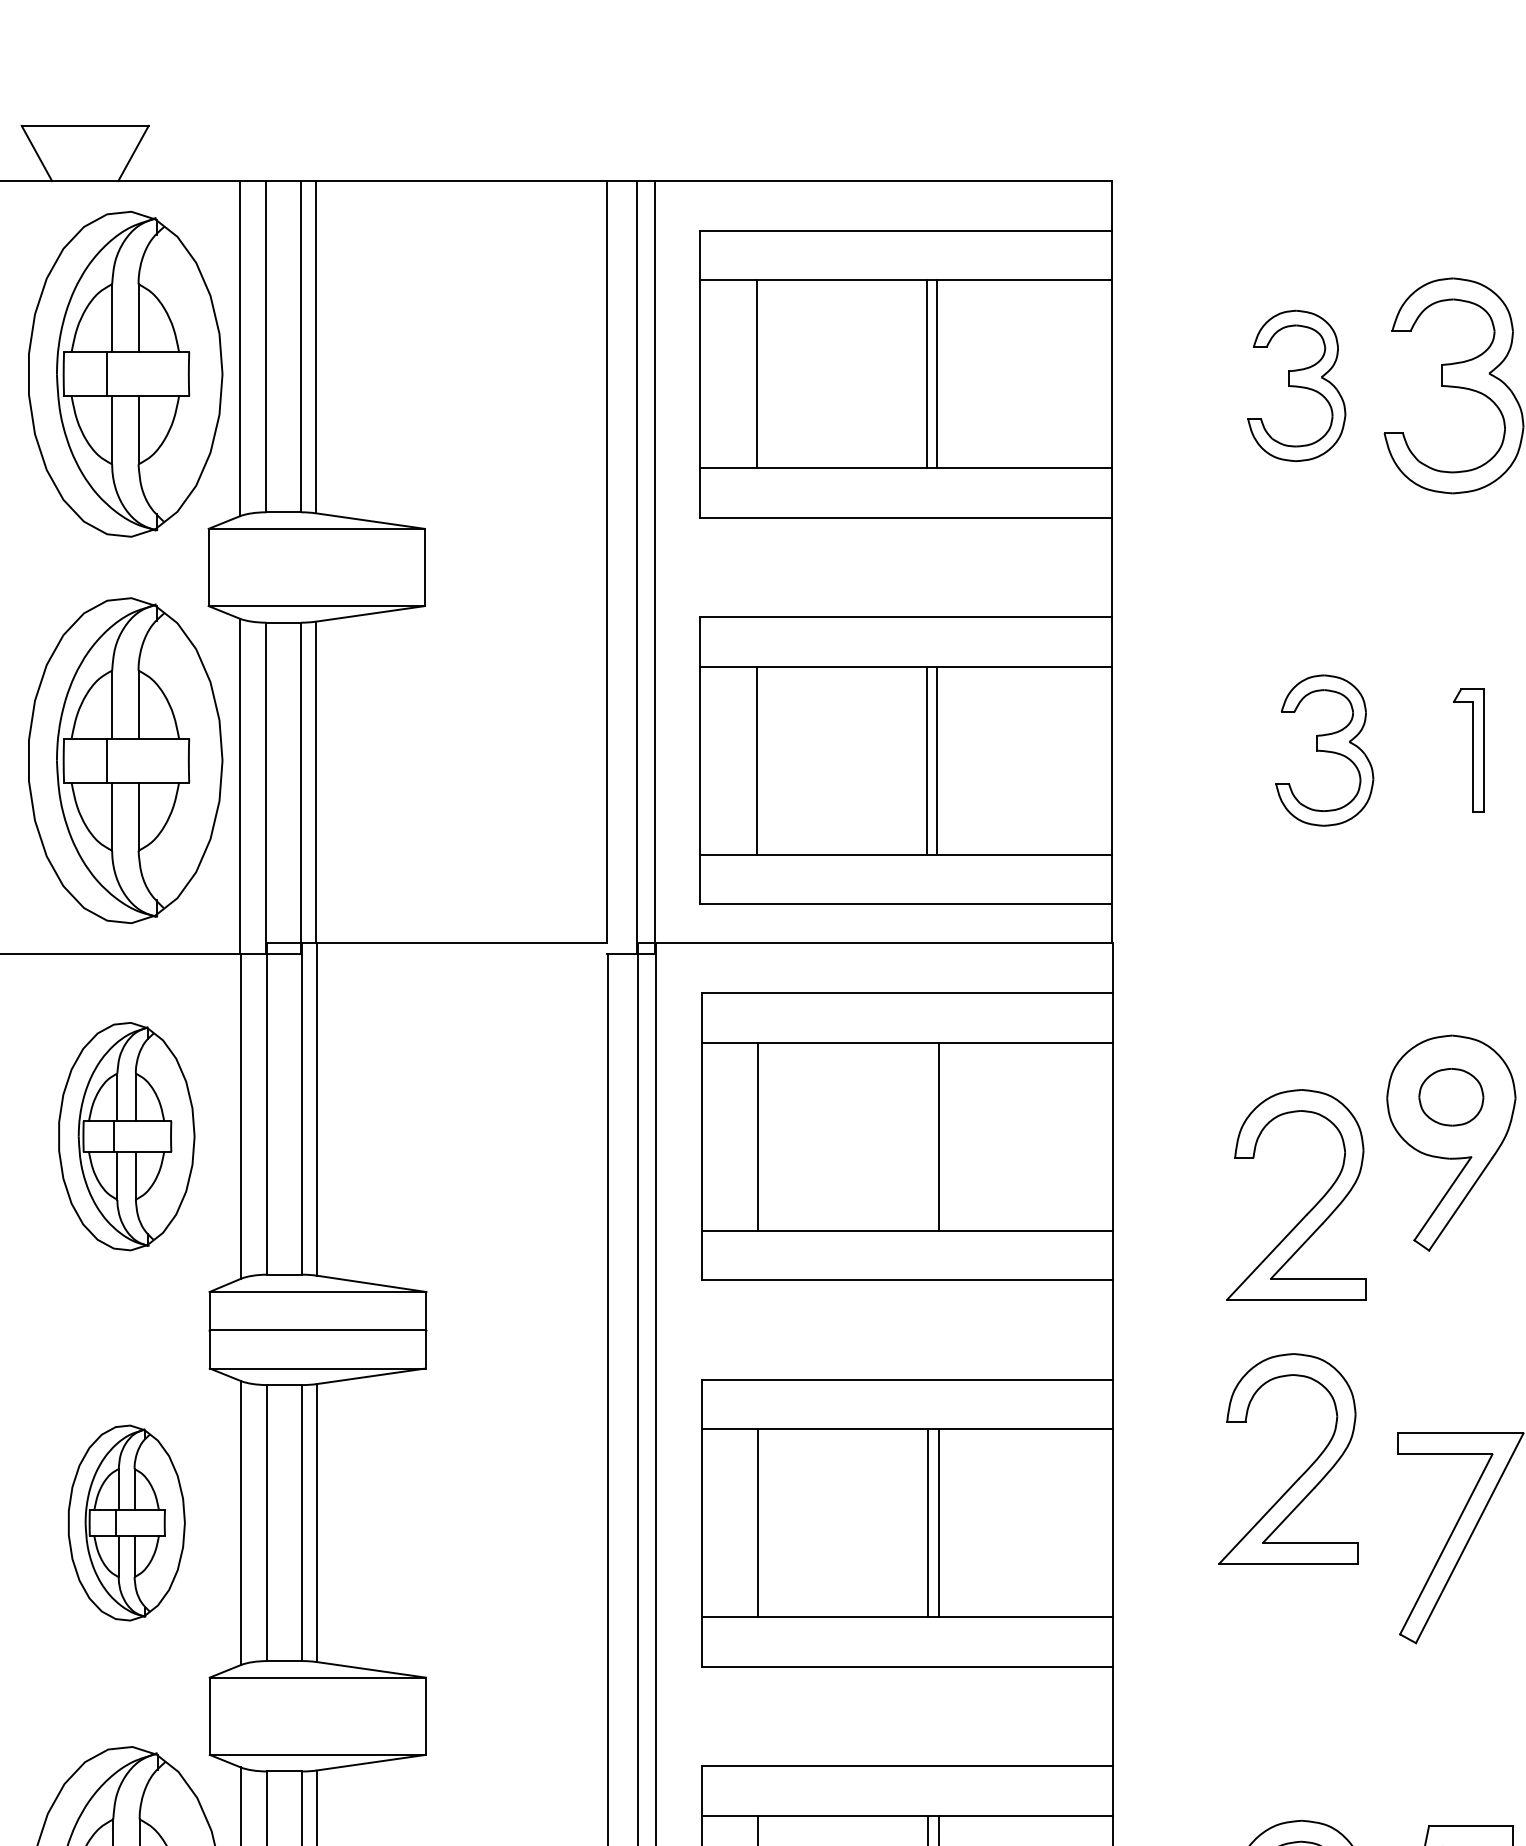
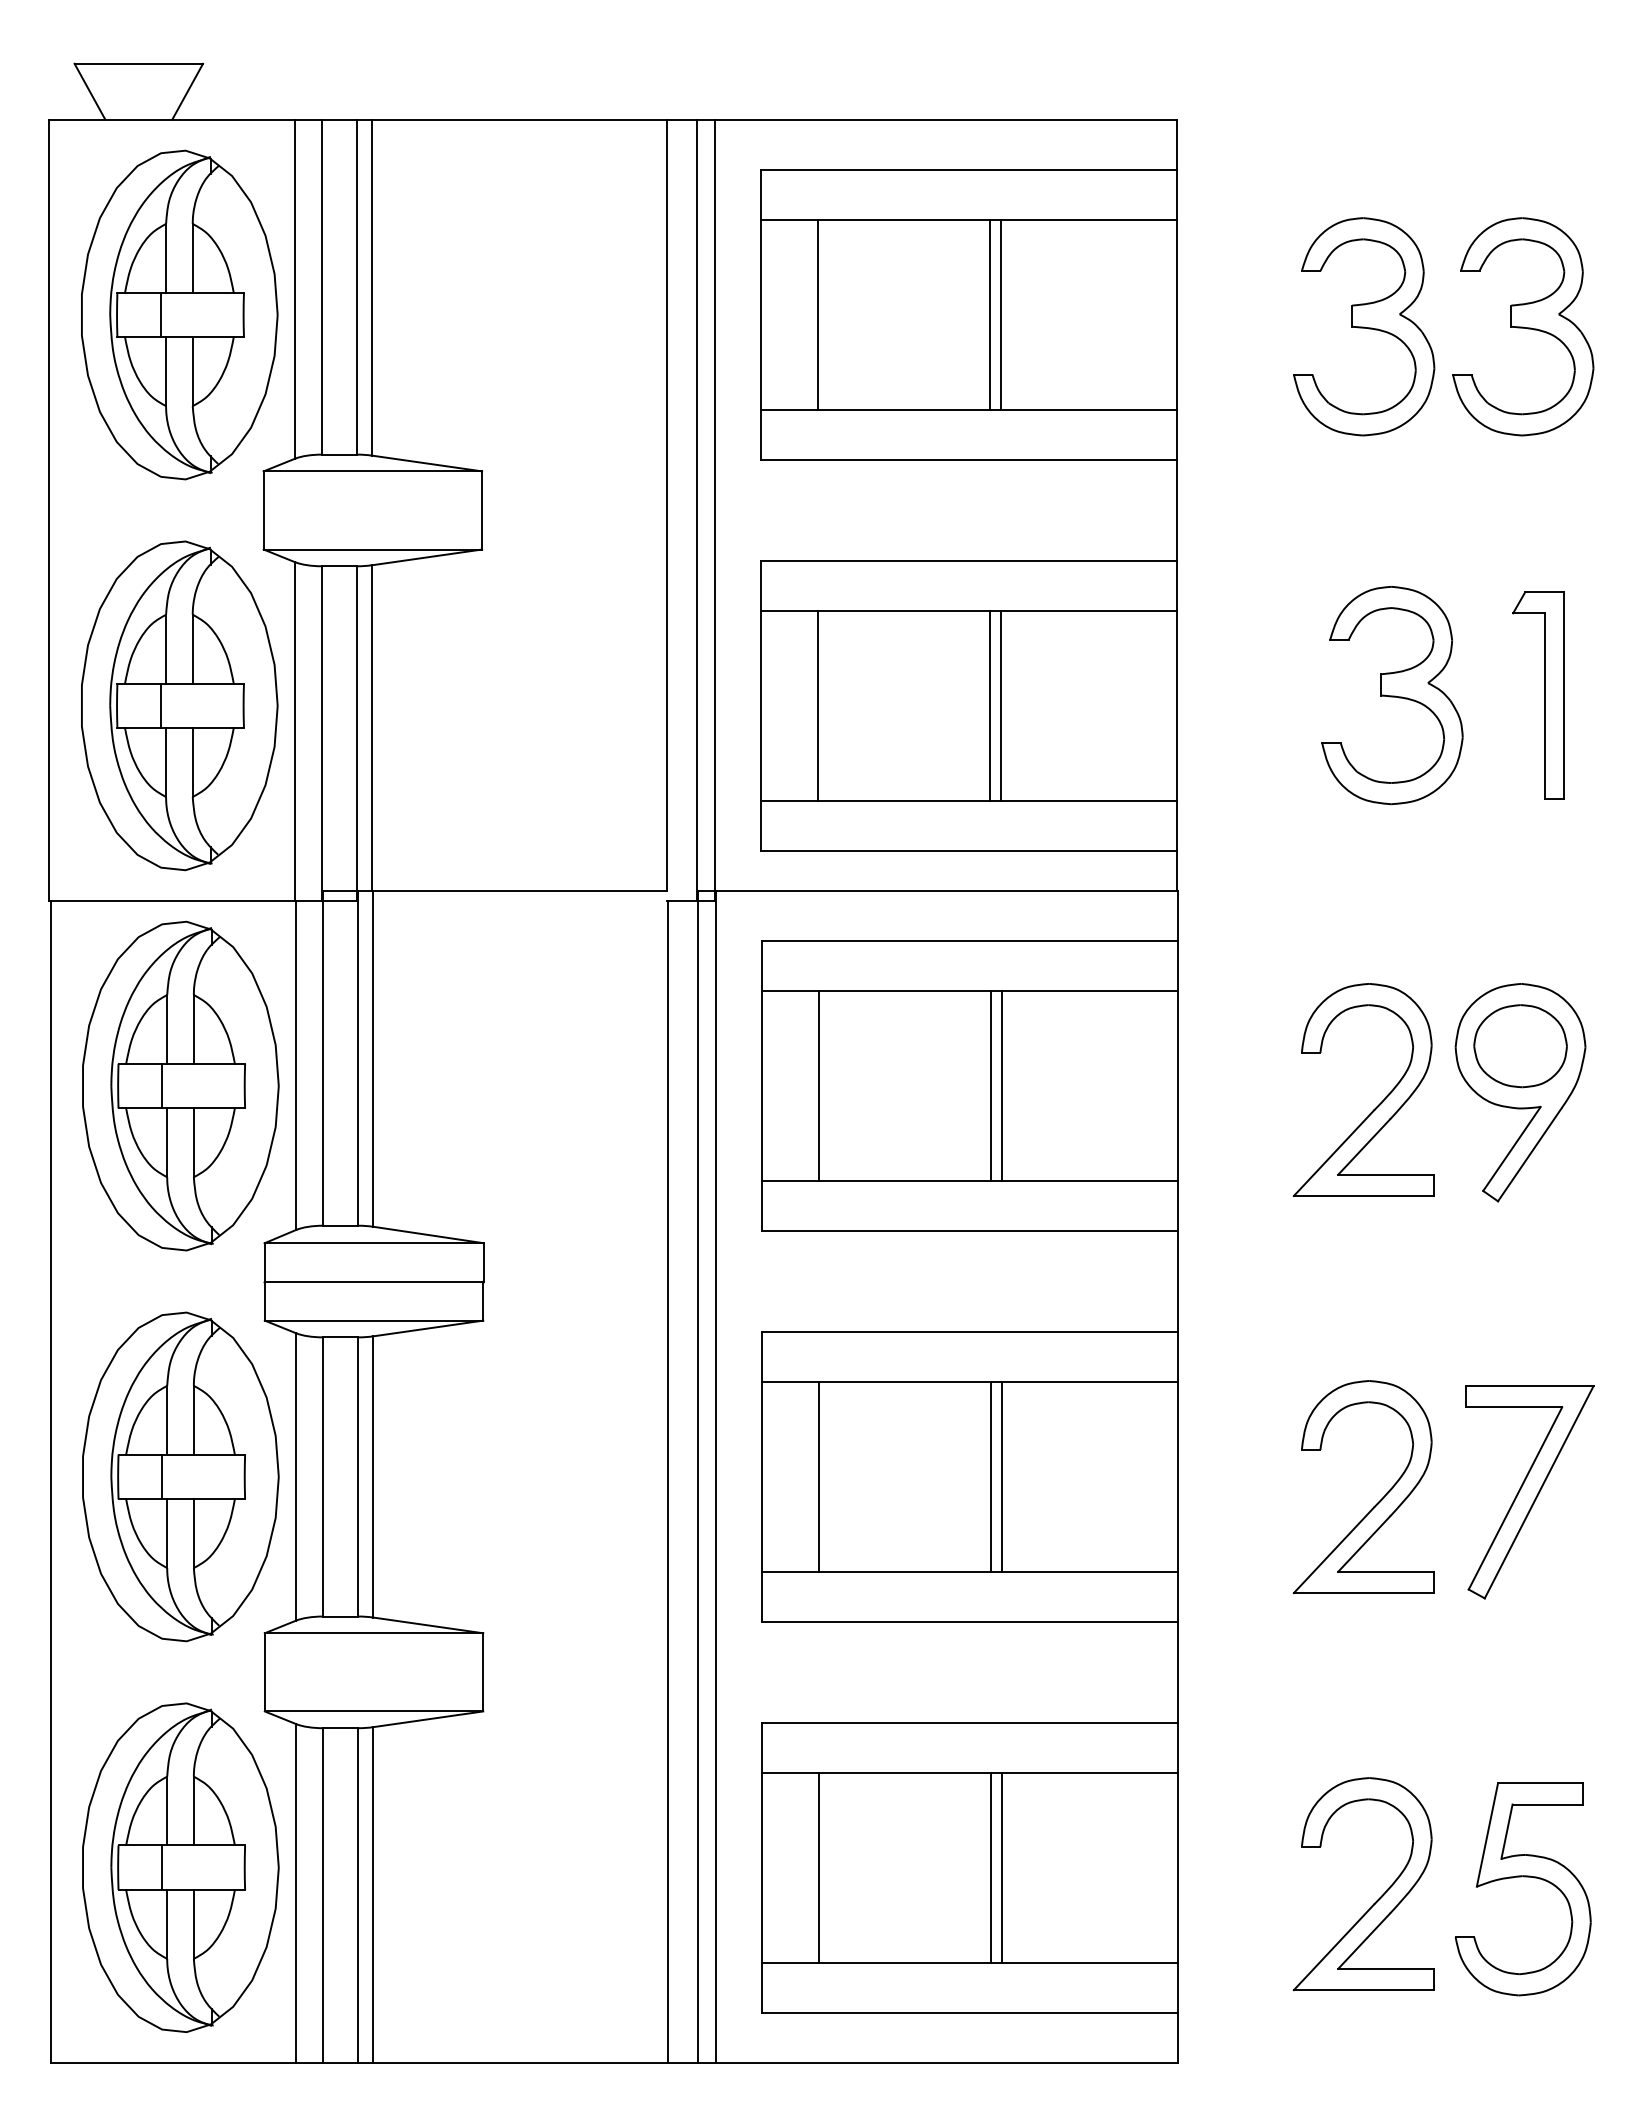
part: (1297, 385) -> (1364, 326), size x1.43
part: (1324, 750) -> (1392, 695), size x1.43
part: (1469, 750) -> (1538, 695), size x1.67
part: (1451, 1097) -> (1520, 1046), size x1.43
part: (126, 1136) -> (180, 1085), size x1.43
line: (928, 1137) -> (991, 1086), added
part: (1310, 1209) -> (1378, 1104), moved
part: (1302, 1473) -> (1378, 1501), moved
part: (126, 1522) -> (180, 1476), size x1.67

